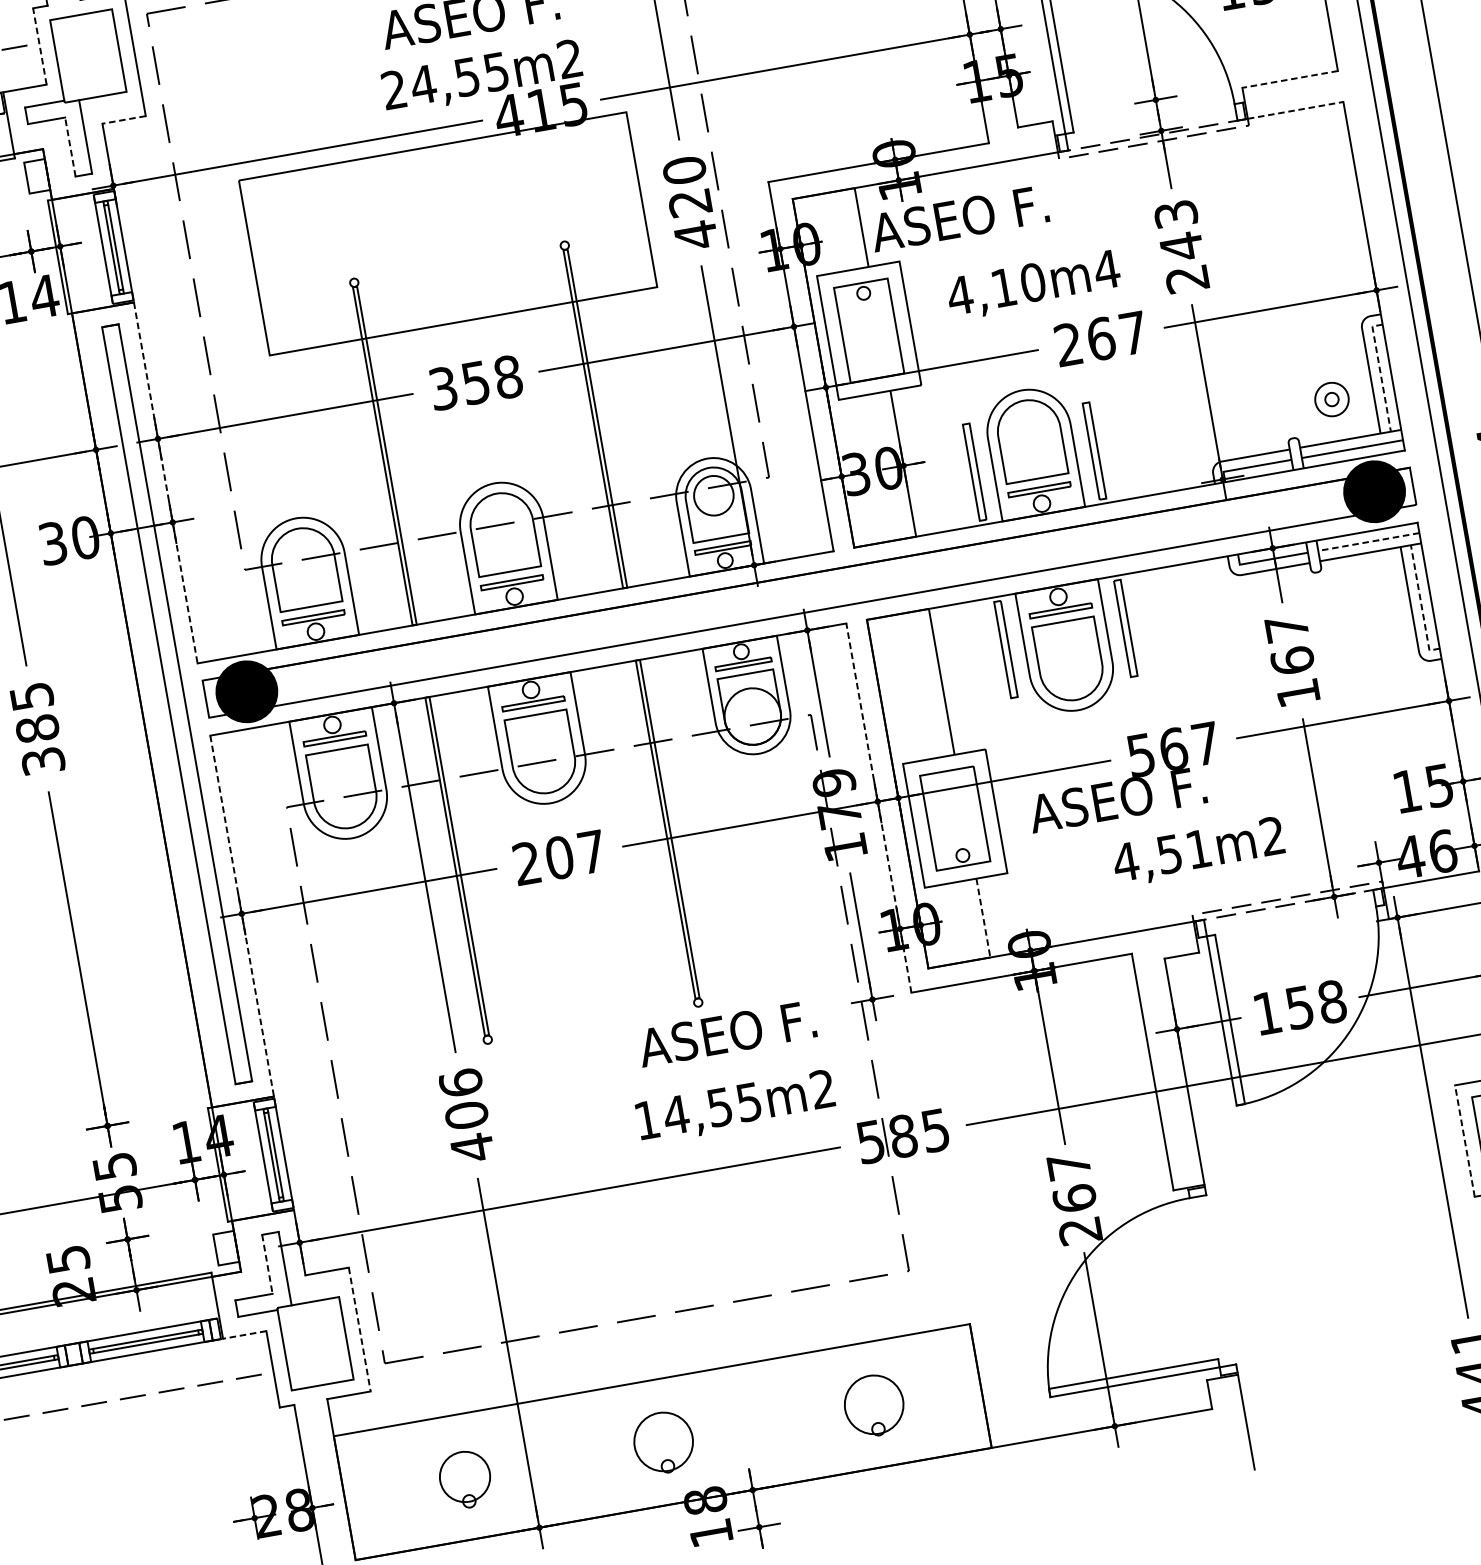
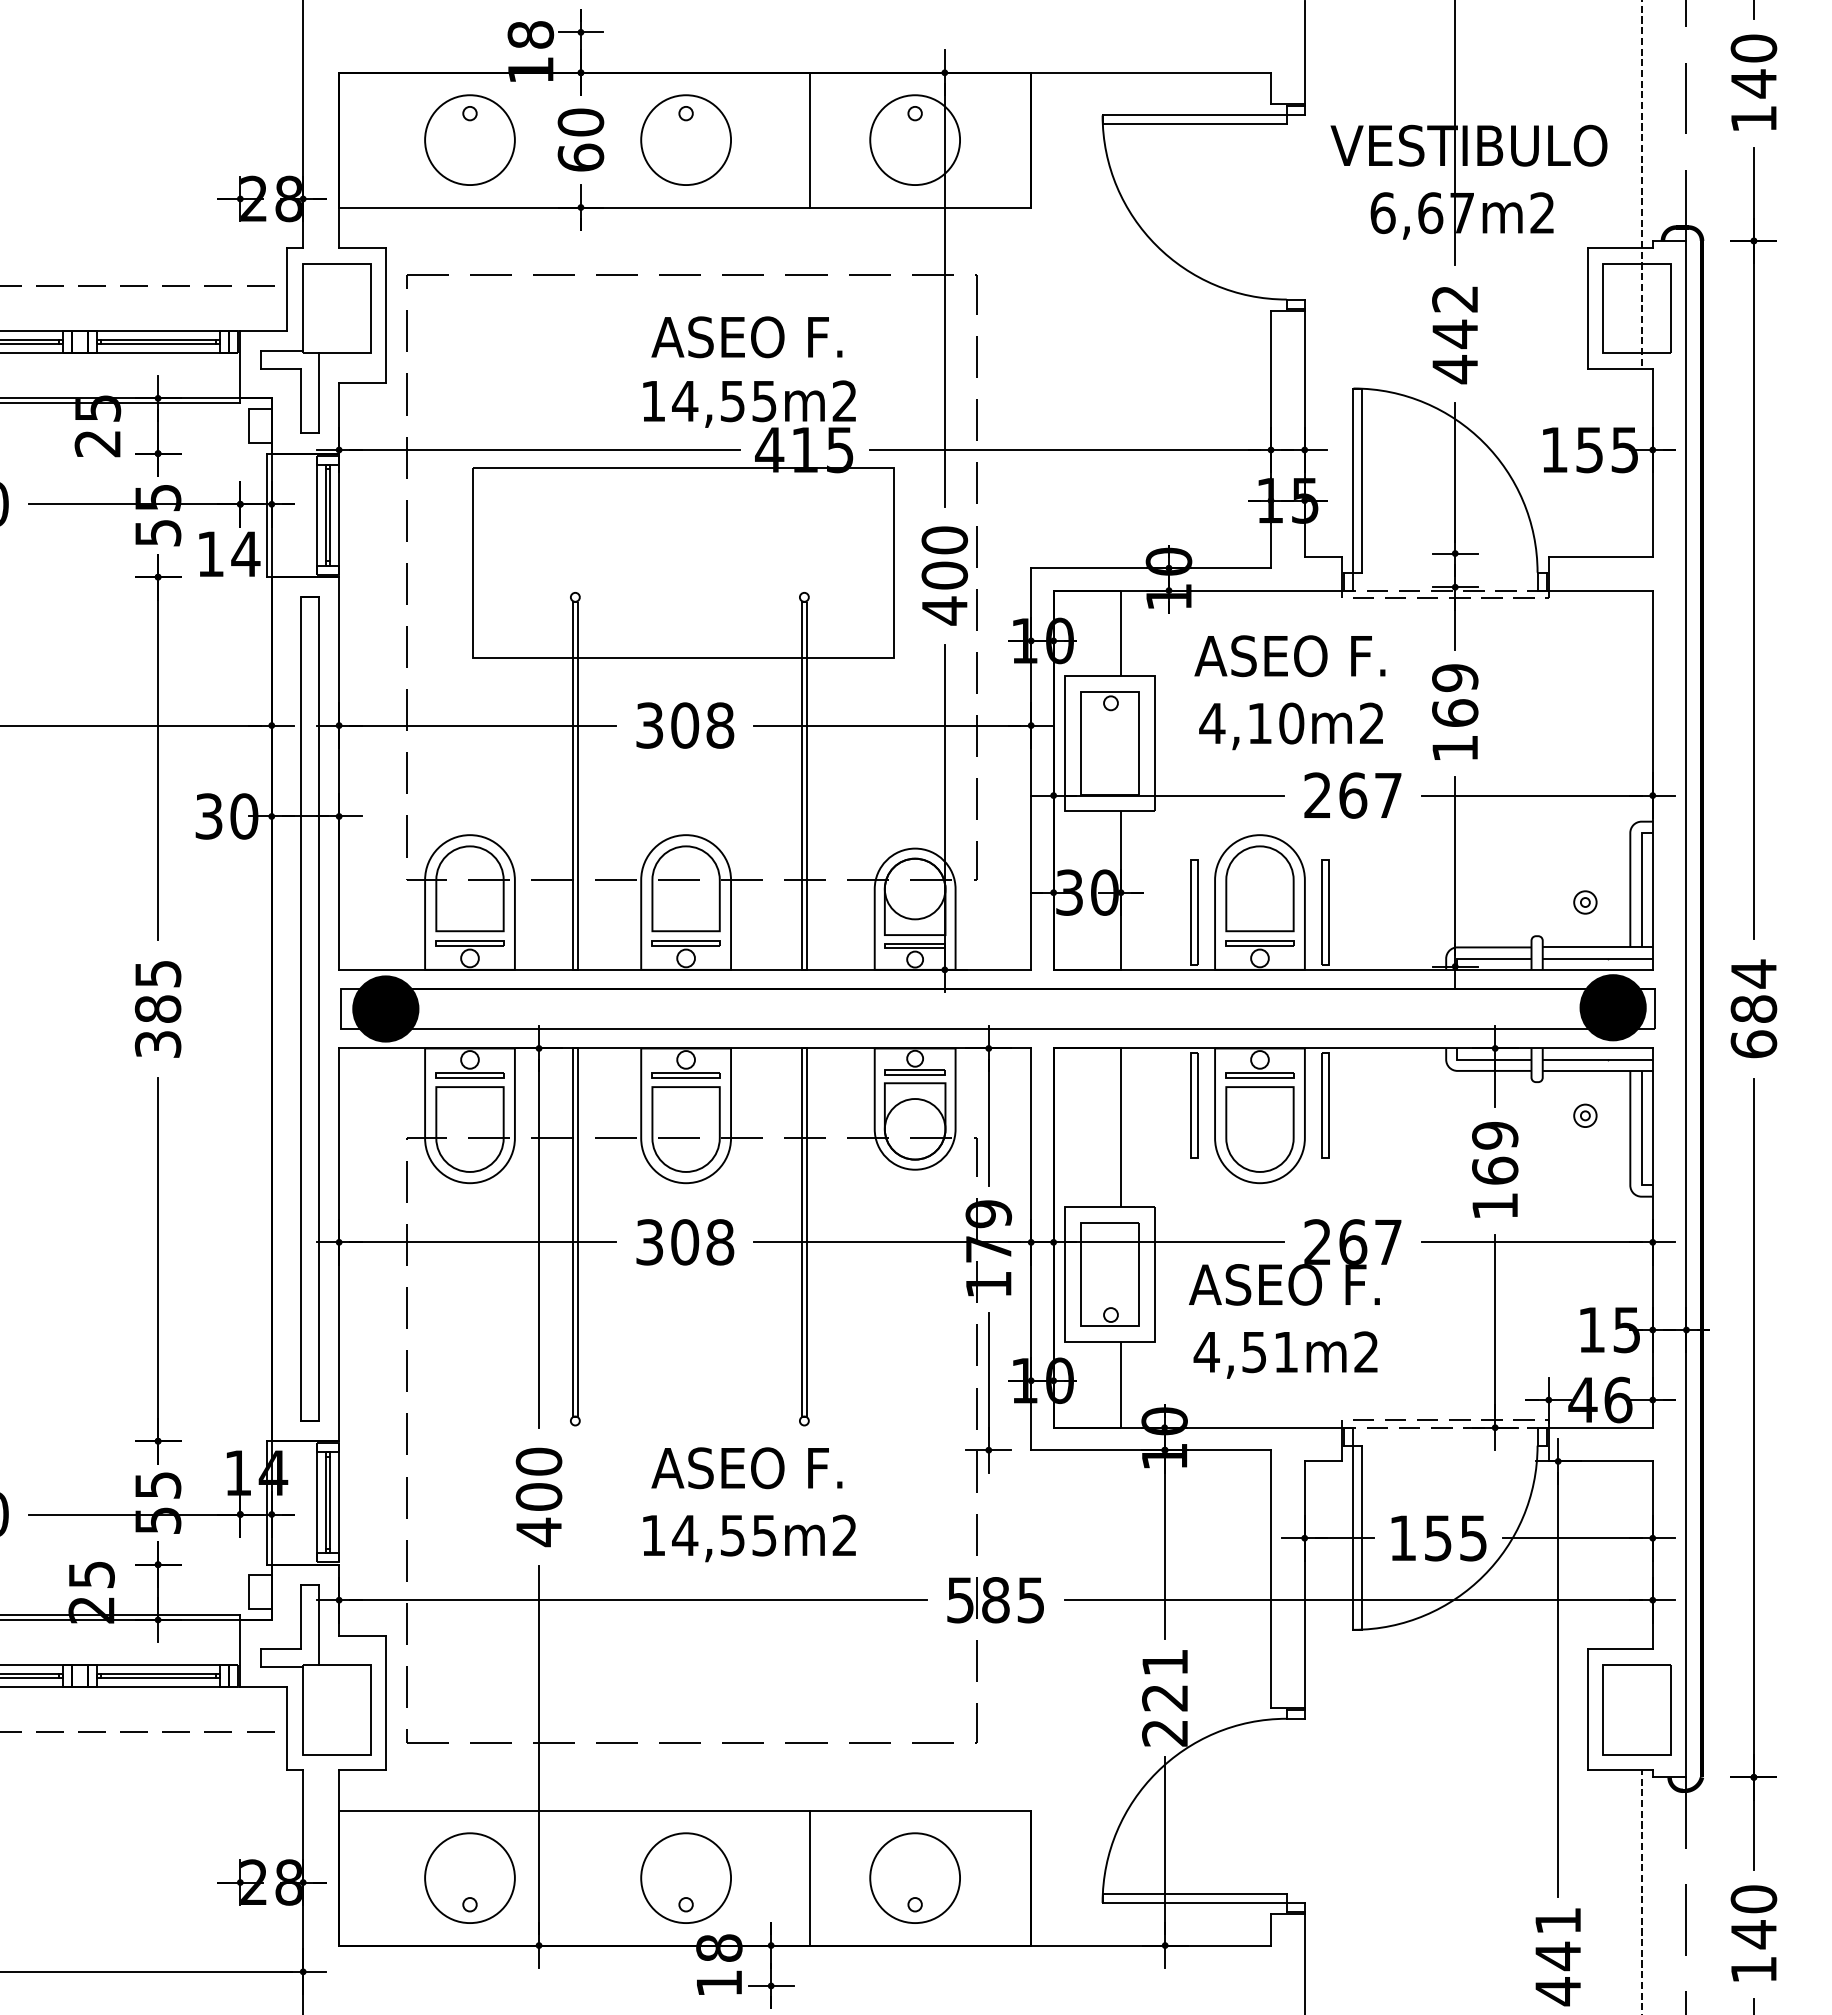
line: (39, 46) -> (287, 289), dashed -> solid
line: (1289, 79) -> (1600, 556), dashed -> solid
text: (393, 89) -> (652, 400), 24,55m2 -> 14,55m2
line: (1295, 110) -> (1600, 590), dashed -> solid
line: (123, 119) -> (362, 382), dashed -> solid
line: (69, 146) -> (300, 400), dashed -> solid
text: (690, 202) -> (944, 575), 420 -> 400
text: (959, 218) -> (1289, 656), moved
text: (1181, 245) -> (1455, 712), 243 -> 169
text: (1106, 268) -> (1371, 722), 4,10m4 -> 4,10m2
line: (1380, 372) -> (1641, 883), dashed -> solid
text: (476, 382) -> (685, 725), 358 -> 308
part: (1332, 399) -> (1585, 902), size x0.62
line: (166, 483) -> (339, 774), dashed -> solid
circle: (713, 495) -> (914, 888), size x1.43
line: (1368, 541) -> (1597, 1059), dashed -> solid
part: (1366, 595) -> (1585, 1115), added
line: (1421, 603) -> (1641, 1134), dashed -> solid
text: (1287, 628) -> (1495, 1135), 167 -> 169
text: (1140, 755) -> (1317, 1242), 567 -> 267
line: (879, 808) -> (1031, 1249), dashed -> solid
text: (1198, 851) -> (1285, 1354), moved
text: (560, 857) -> (685, 1242), 207 -> 308
line: (242, 916) -> (339, 1245), dashed -> solid
line: (983, 917) -> (1121, 1384), dashed -> solid
text: (1332, 1002) -> (1473, 1538), 158 -> 155
text: (726, 1034) -> (746, 1468), moved
text: (460, 1082) -> (538, 1461), 406 -> 400
text: (735, 1107) -> (749, 1538), moved
line: (1464, 1140) -> (1587, 1709), dashed -> solid
text: (1072, 1182) -> (1165, 1680), 267 -> 221
line: (267, 1264) -> (300, 1617), dashed -> solid
line: (360, 1329) -> (386, 1703), dashed -> solid
line: (244, 1335) -> (263, 1687), dashed -> solid
circle: (874, 1405) -> (915, 1878), size x1.43
line: (776, 1421) -> (809, 1877), added
circle: (664, 1442) -> (686, 1878), size x1.43
circle: (464, 1477) -> (469, 1878), size x1.67

